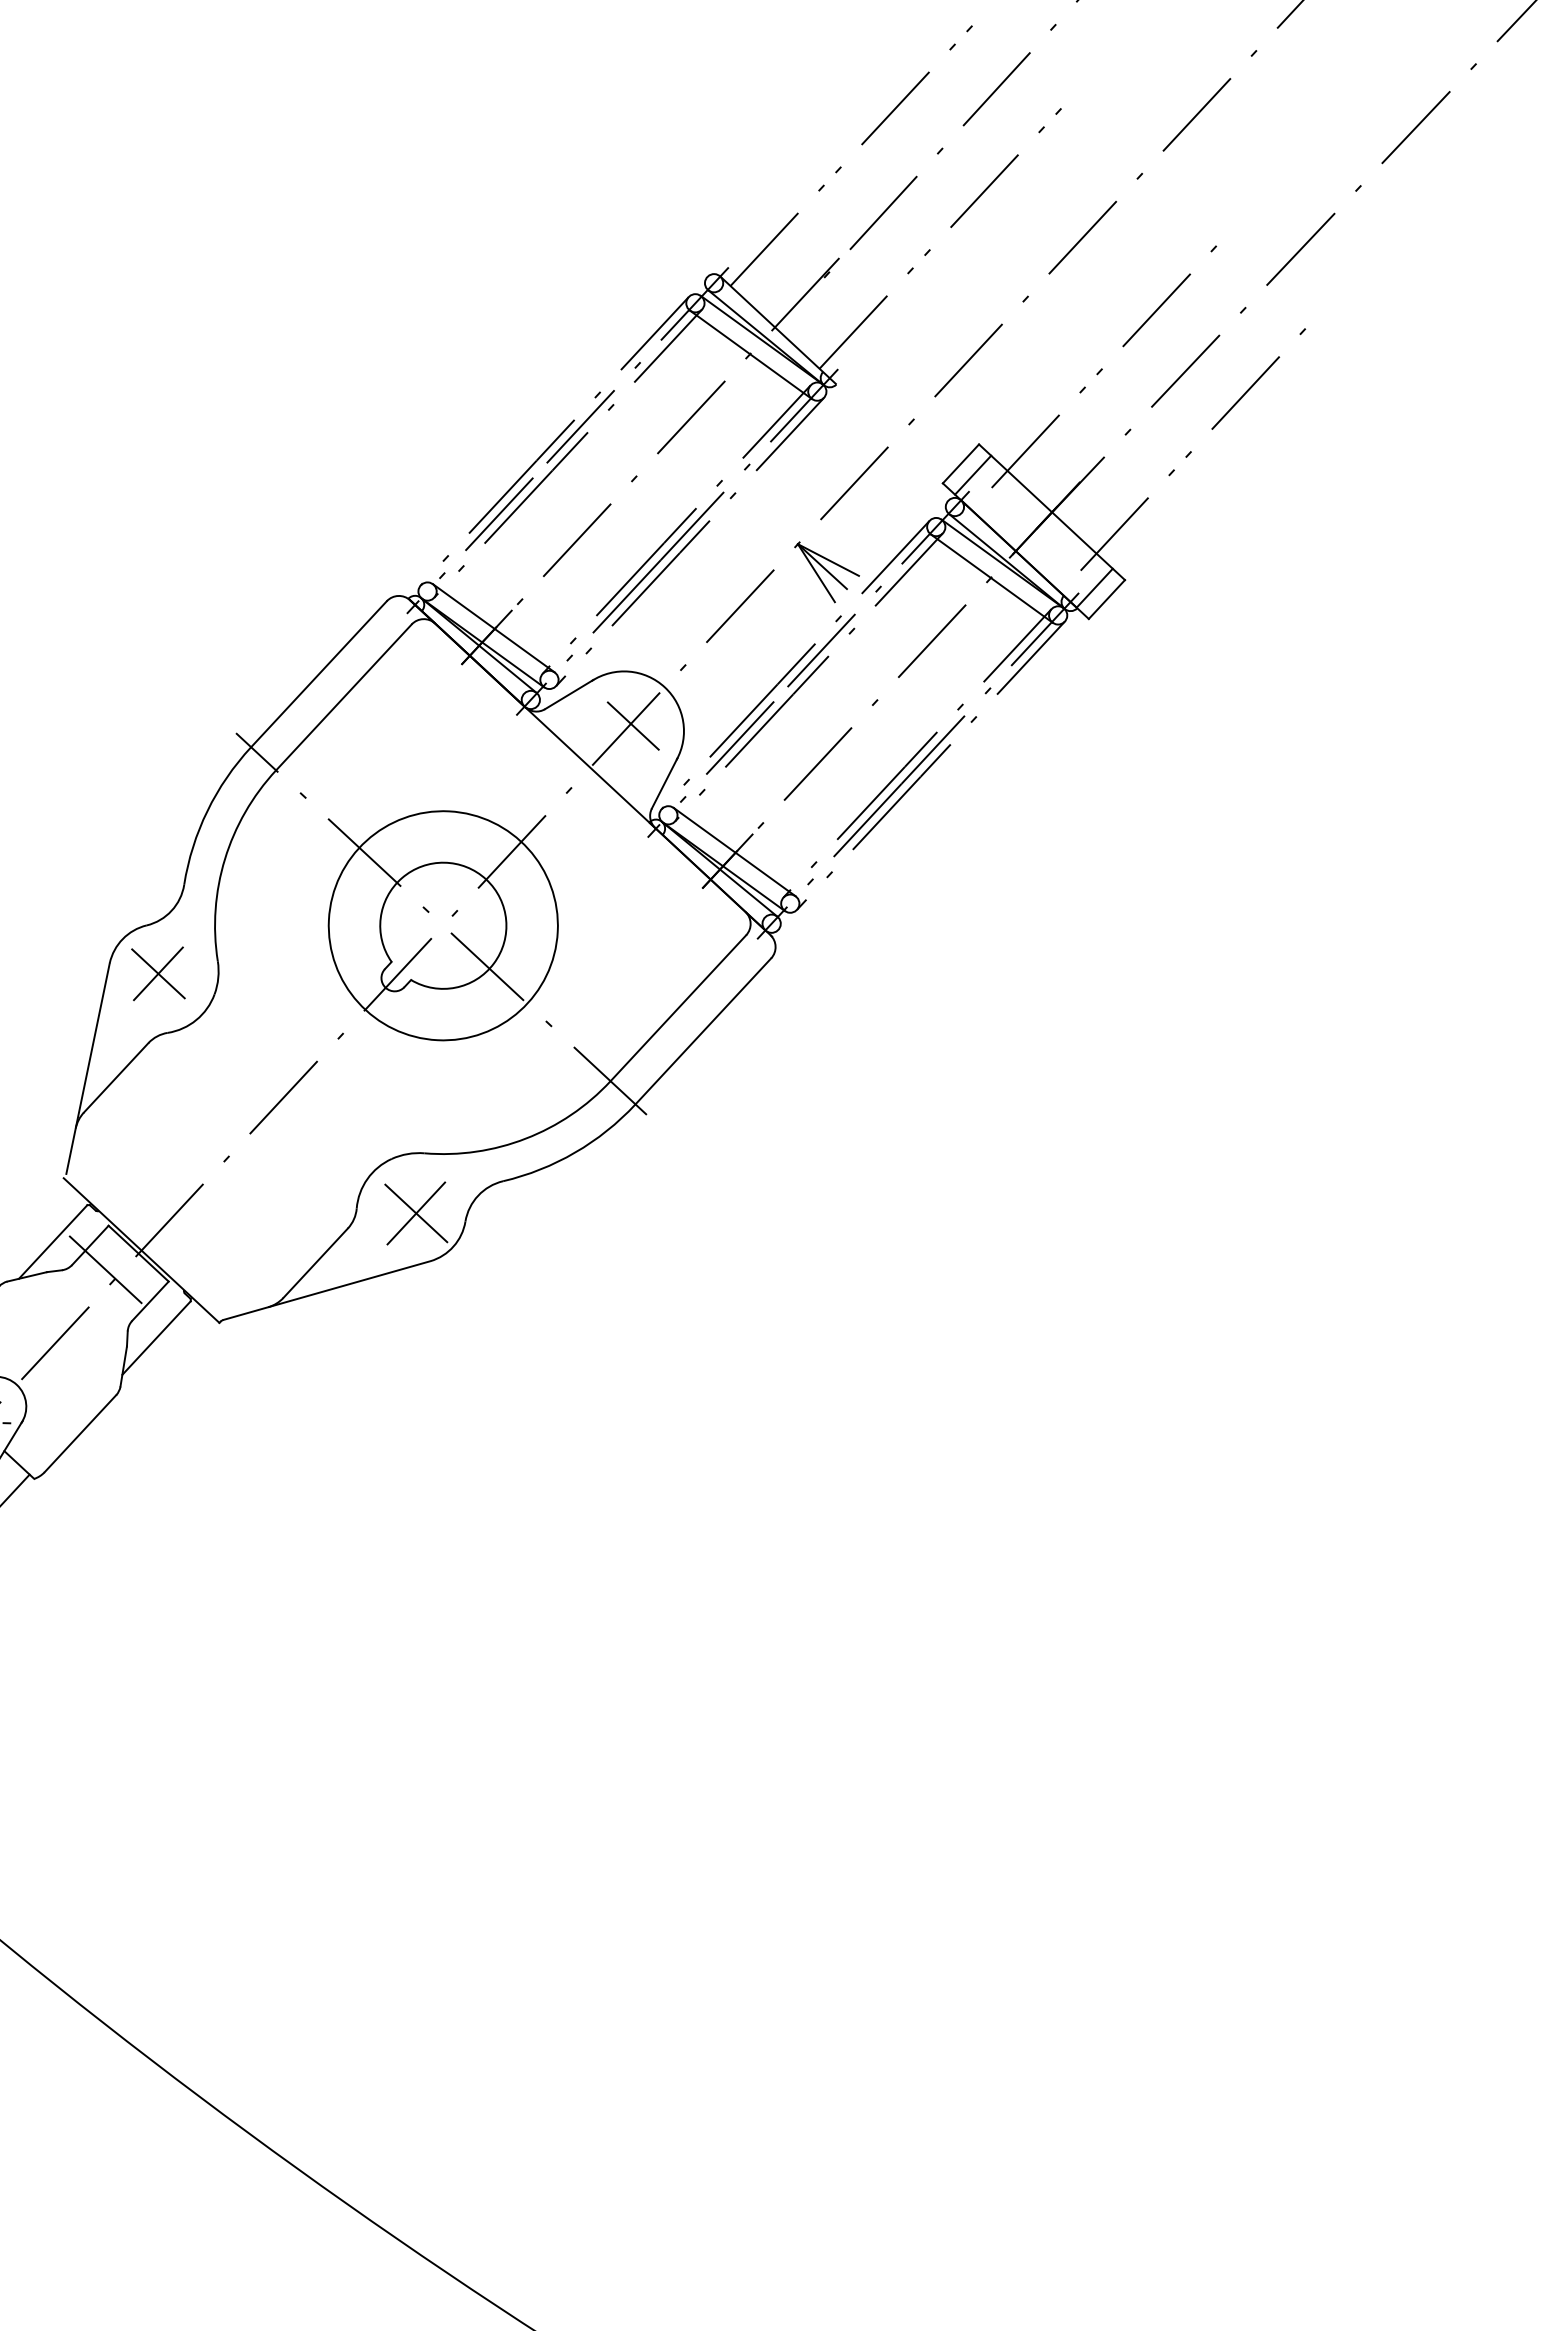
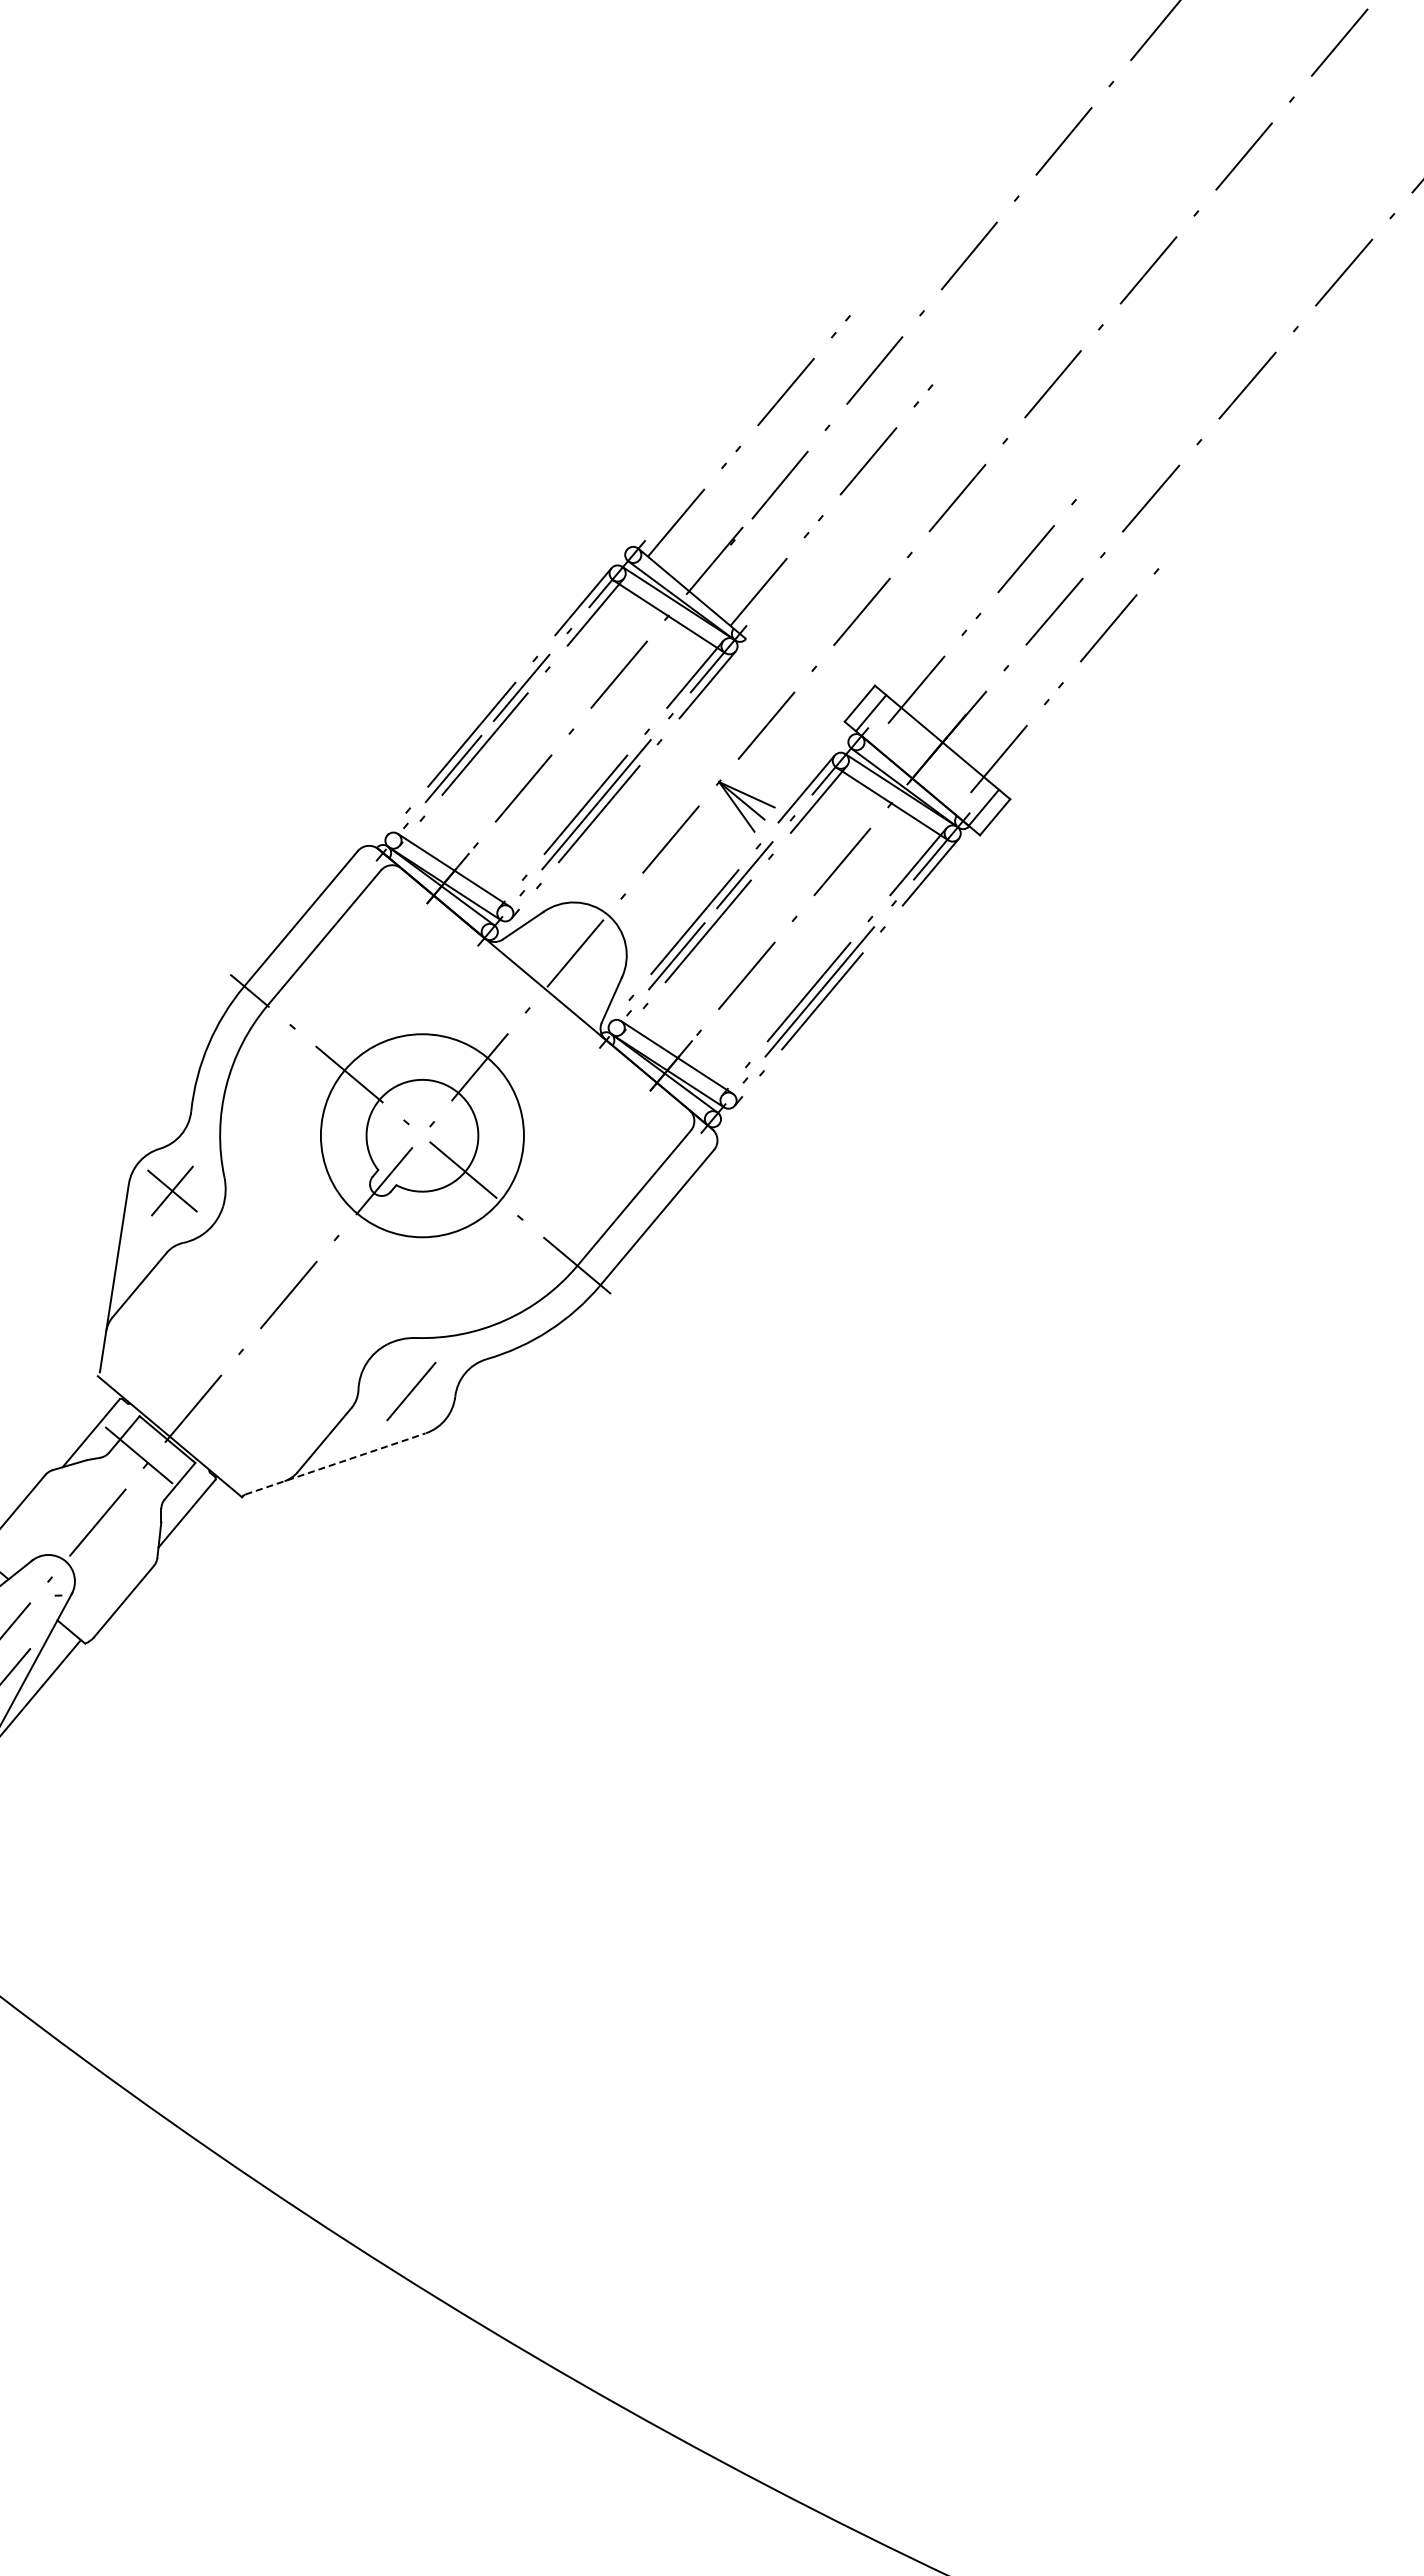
line: (633, 726) -> (581, 950), removed
line: (416, 1213) -> (411, 1391), removed
line: (327, 1290) -> (336, 1463), solid -> dashed

